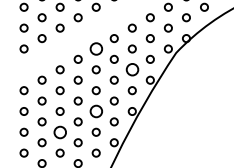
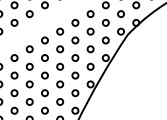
circle: (95, 48) -> (59, 31), size x0.62
circle: (131, 69) -> (89, 48), size x0.62
circle: (95, 111) -> (59, 84), size x0.62
circle: (59, 131) -> (29, 101), size x0.62

